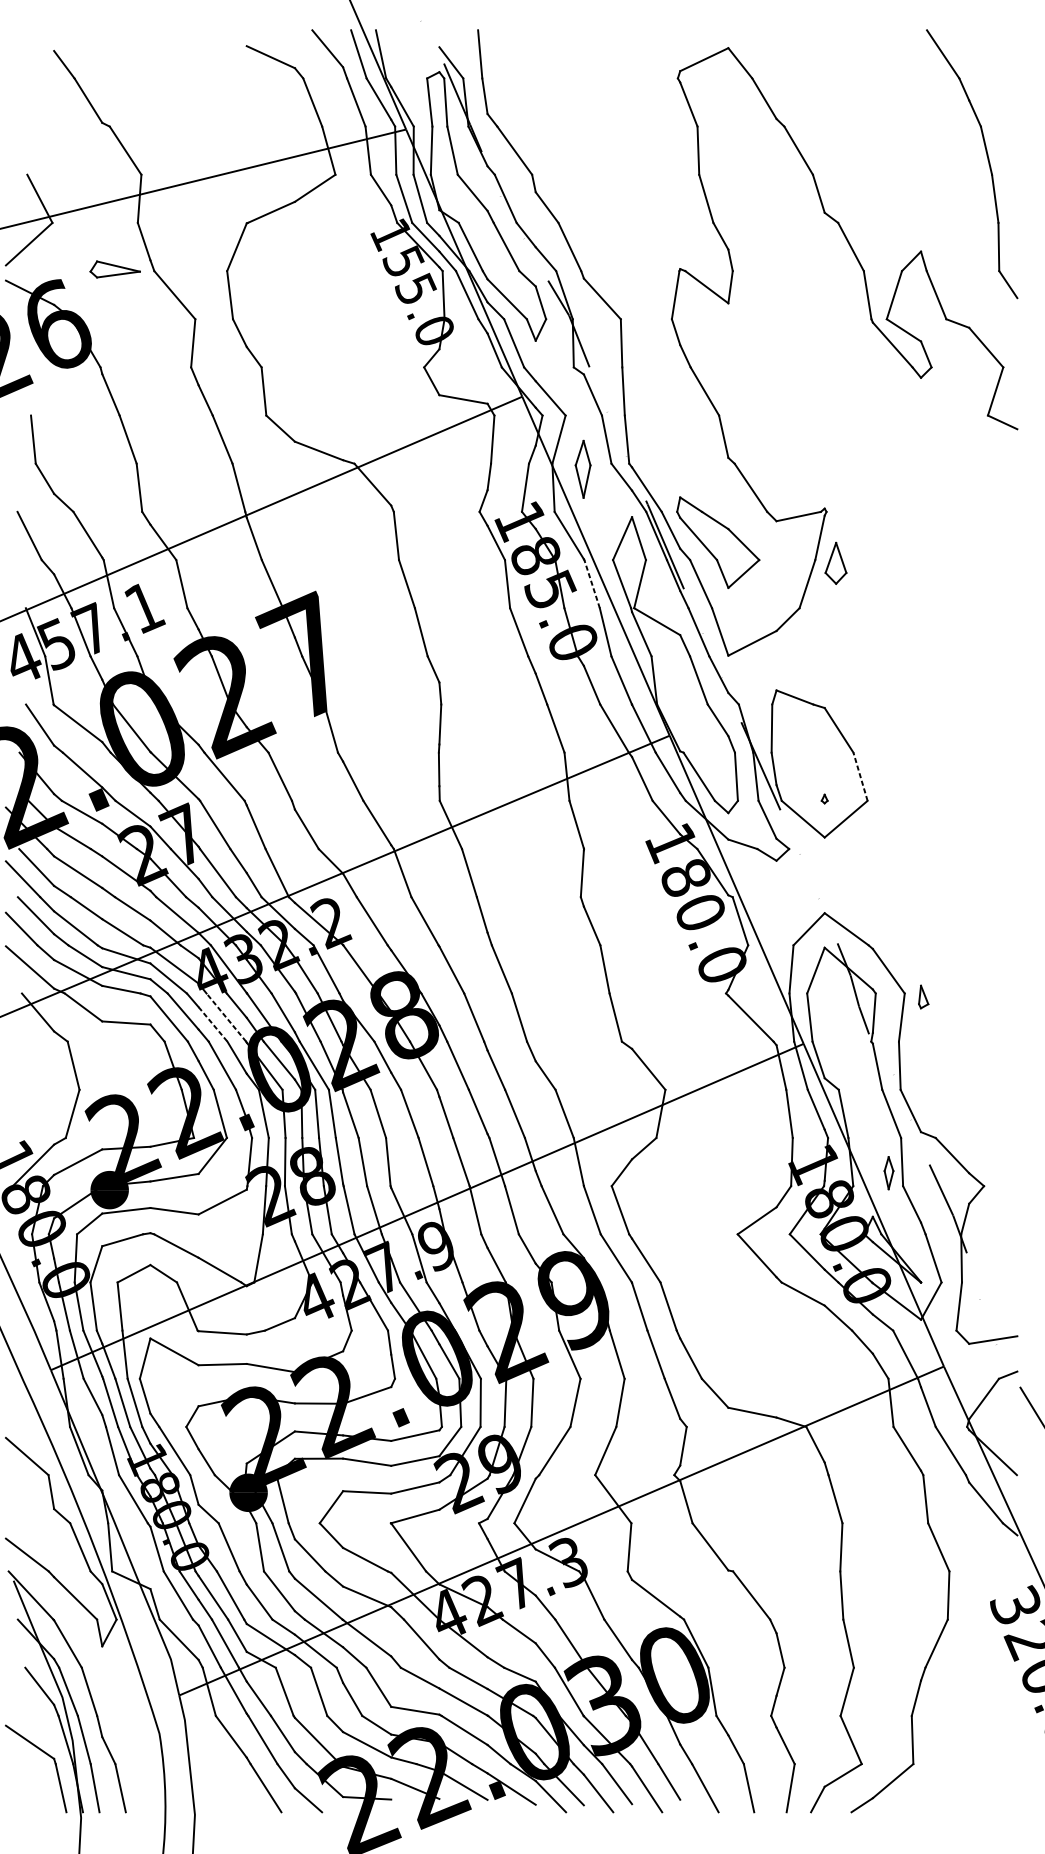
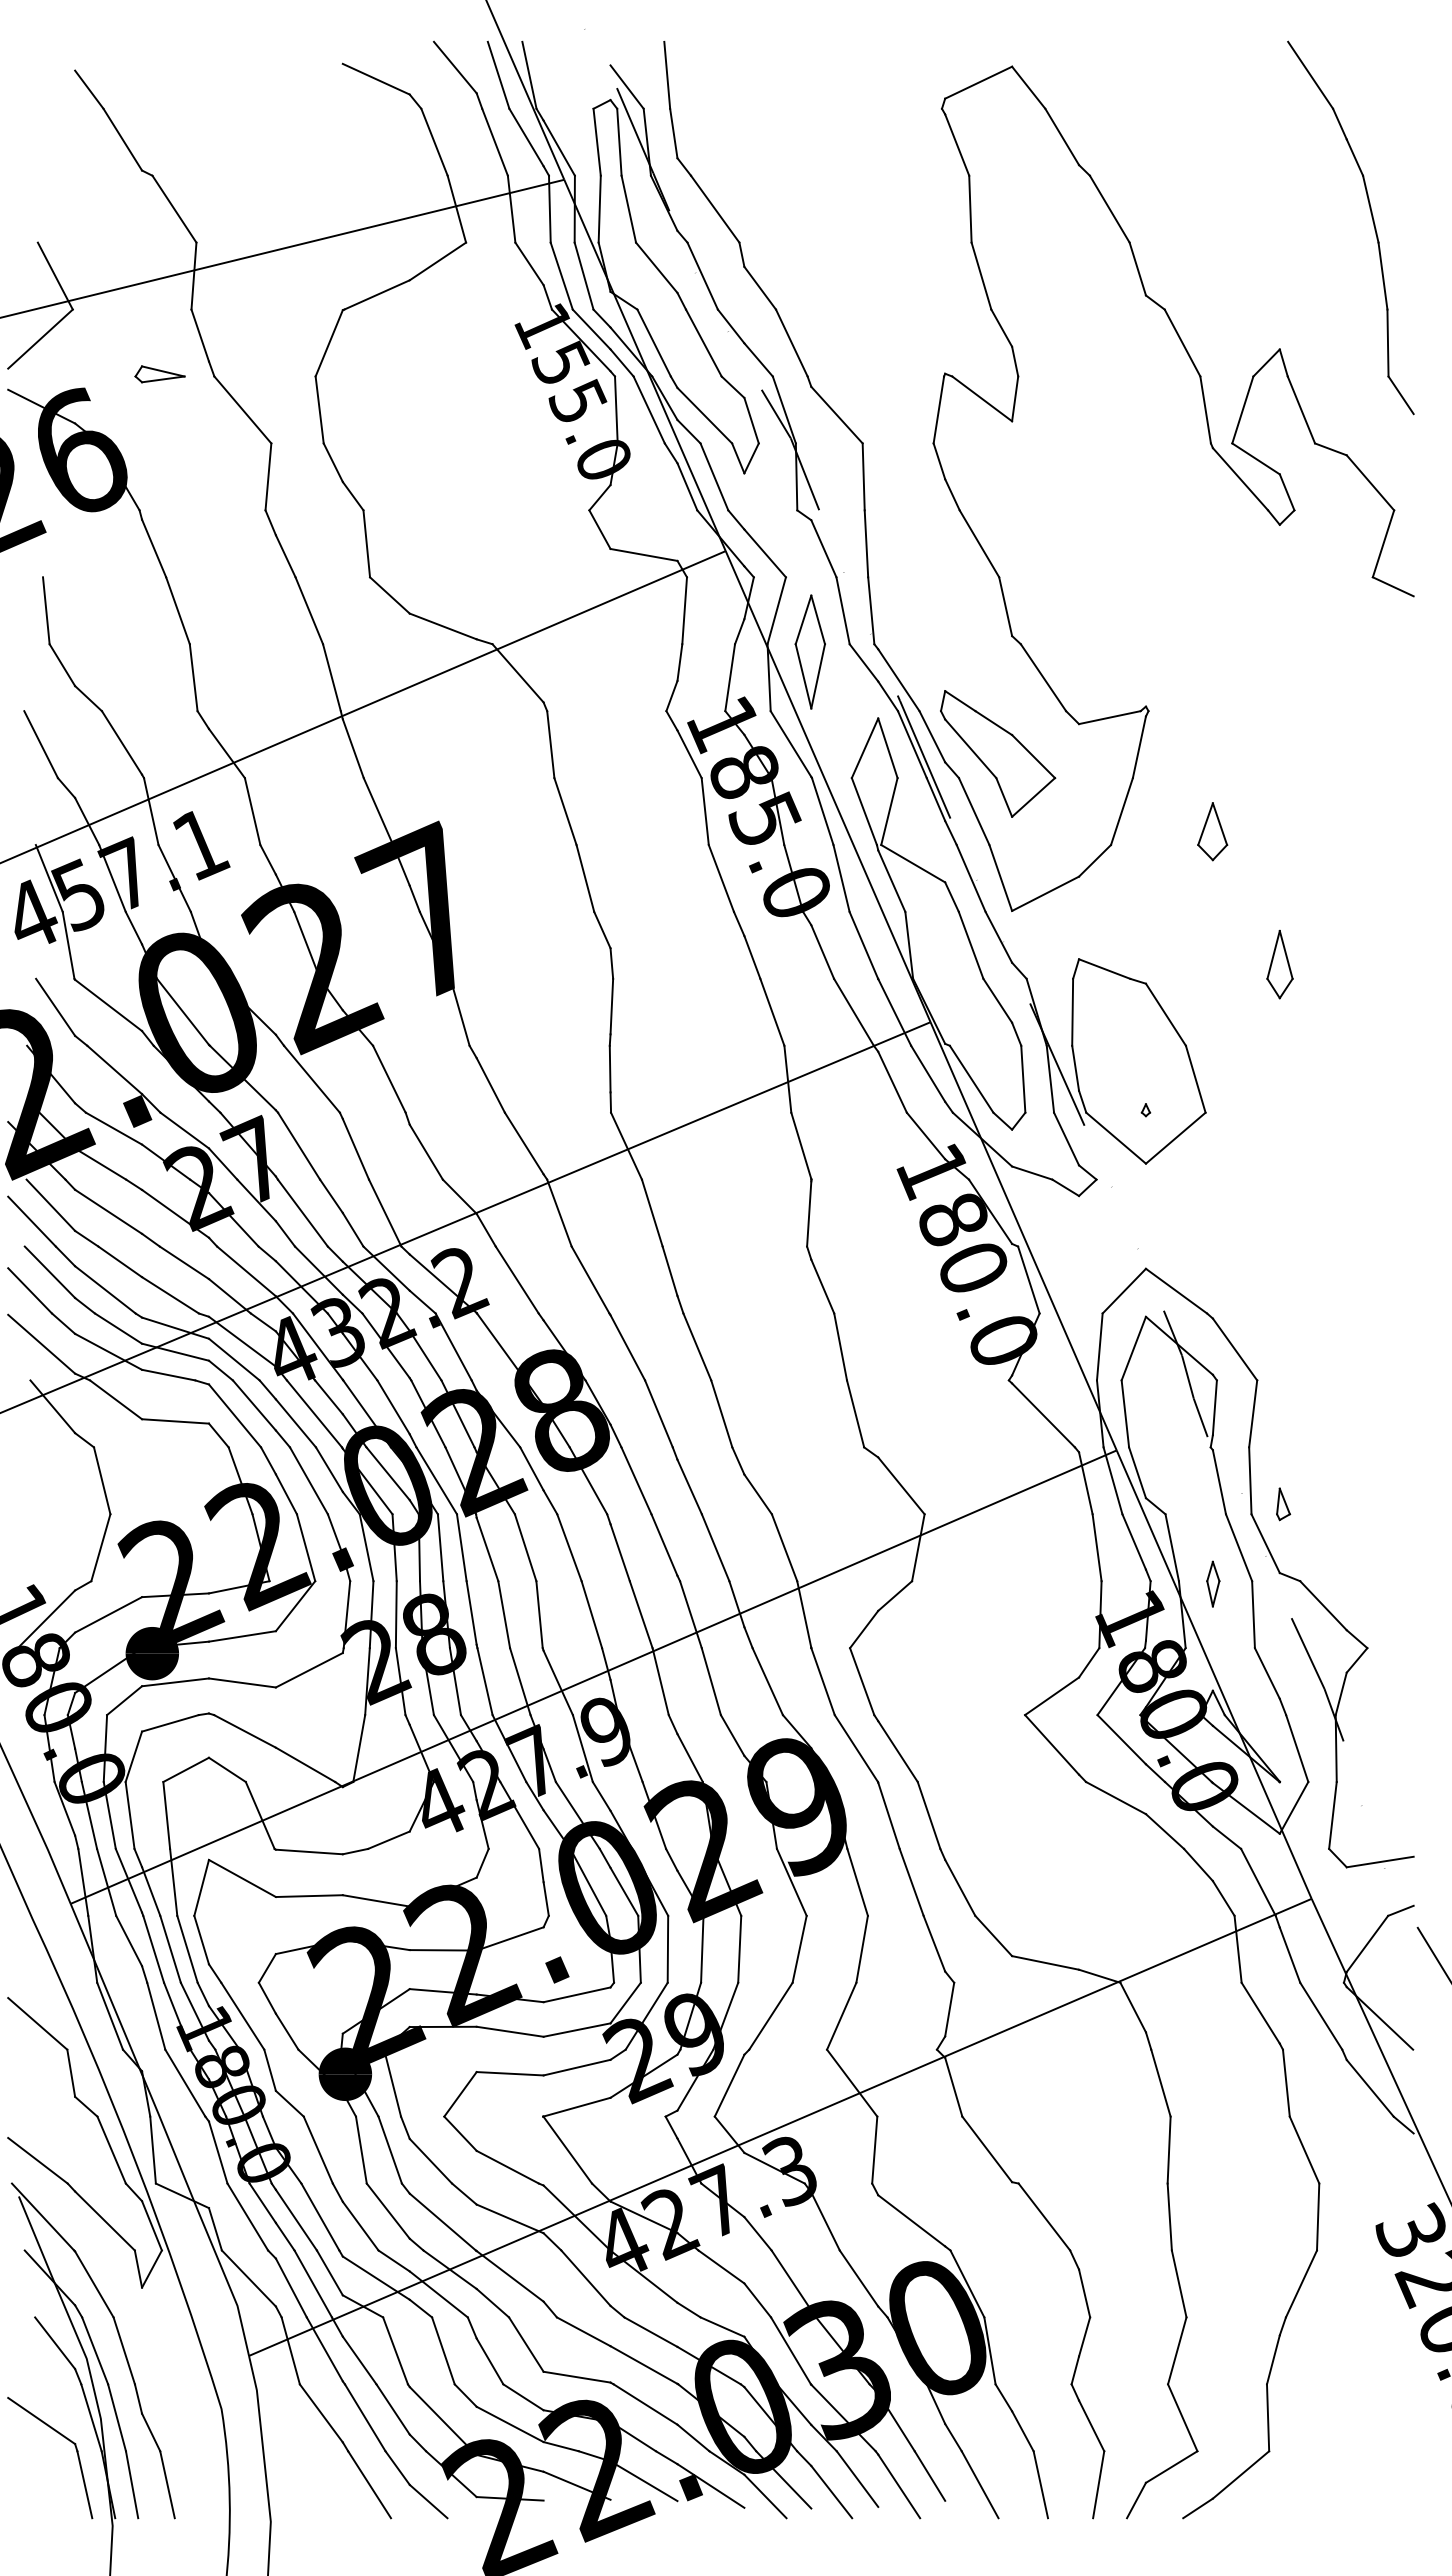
part: (114, 269) -> (159, 374), size x0.71
part: (582, 468) -> (809, 651), size x1.43
part: (835, 563) -> (1212, 831), moved
line: (591, 584) -> (822, 811), dashed -> solid
part: (920, 694) -> (1279, 964), added
line: (860, 776) -> (1195, 1079), dashed -> solid
part: (923, 997) -> (1283, 1504), moved
line: (226, 1017) -> (314, 1413), dashed -> solid
line: (213, 1024) -> (296, 1423), dashed -> solid
part: (889, 1172) -> (1213, 1583), moved

